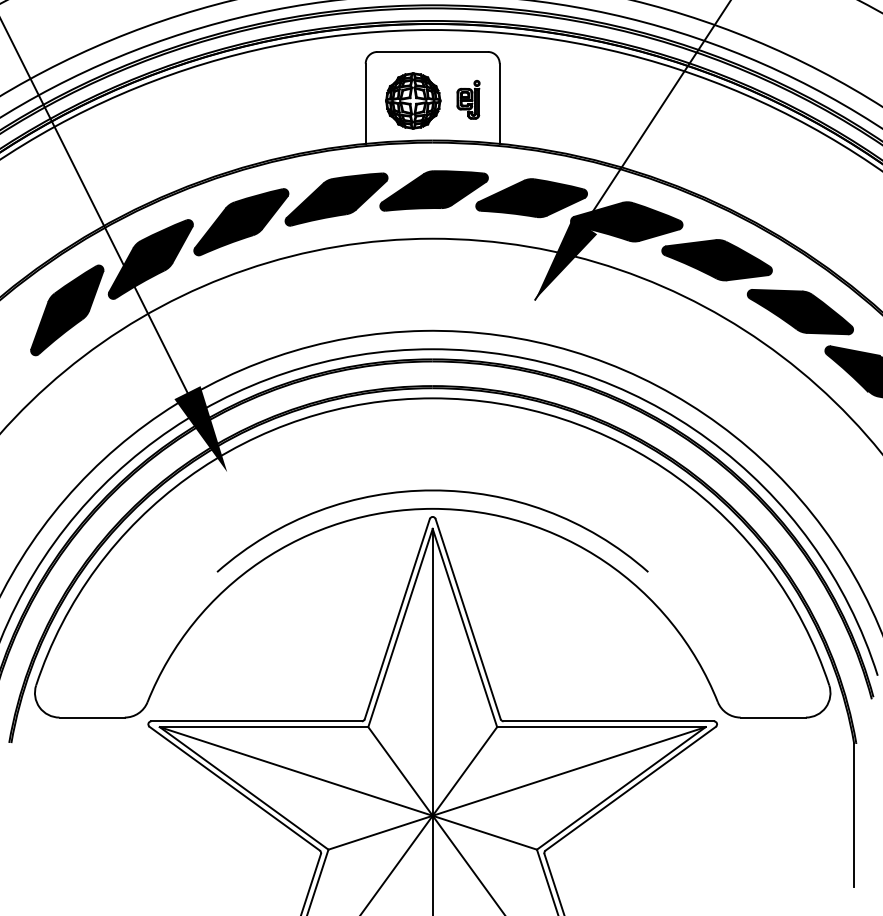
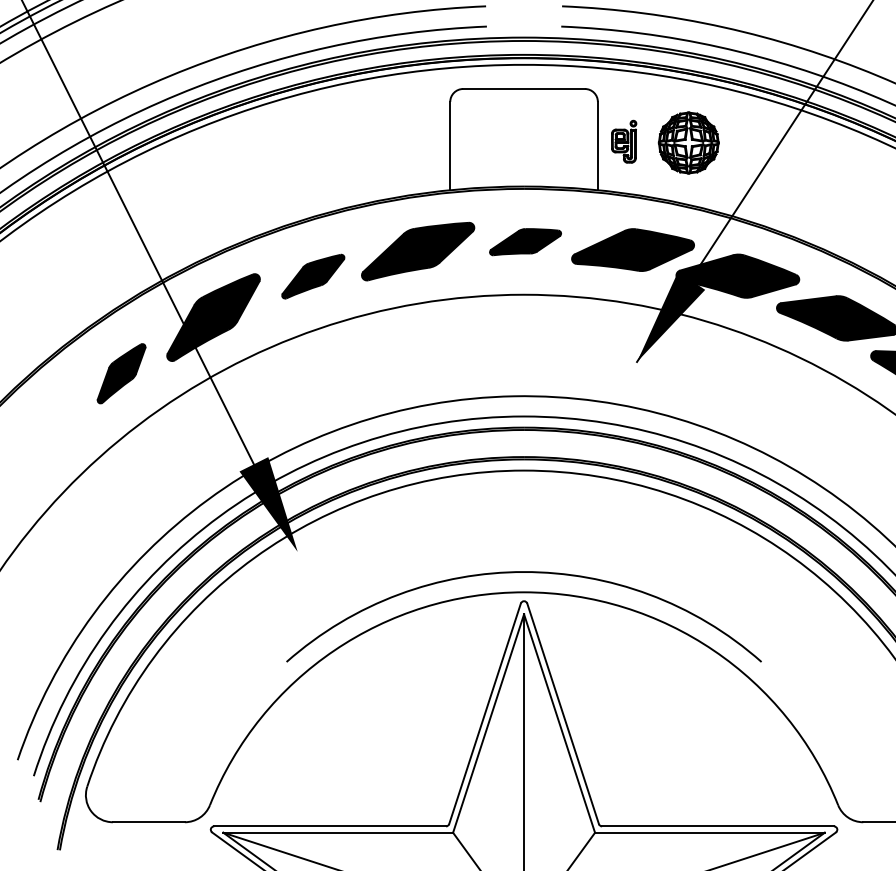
part: (468, 99) -> (624, 141), moved
part: (413, 100) -> (689, 142), moved
part: (433, 190) -> (524, 241), size x0.6
part: (241, 222) -> (313, 276), size x0.6
part: (67, 310) -> (121, 373), size x0.6

